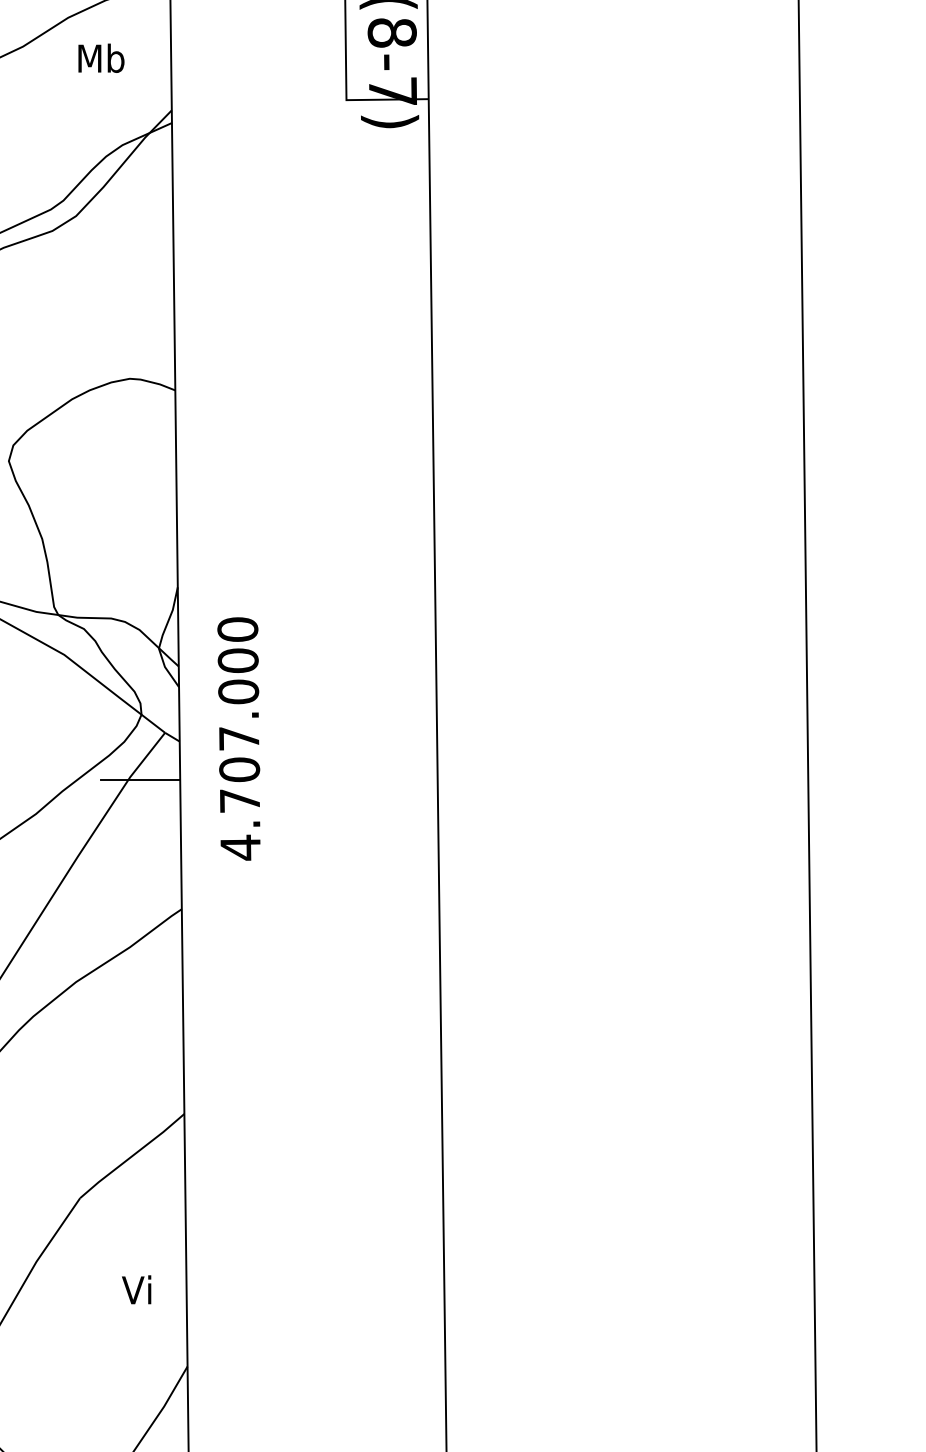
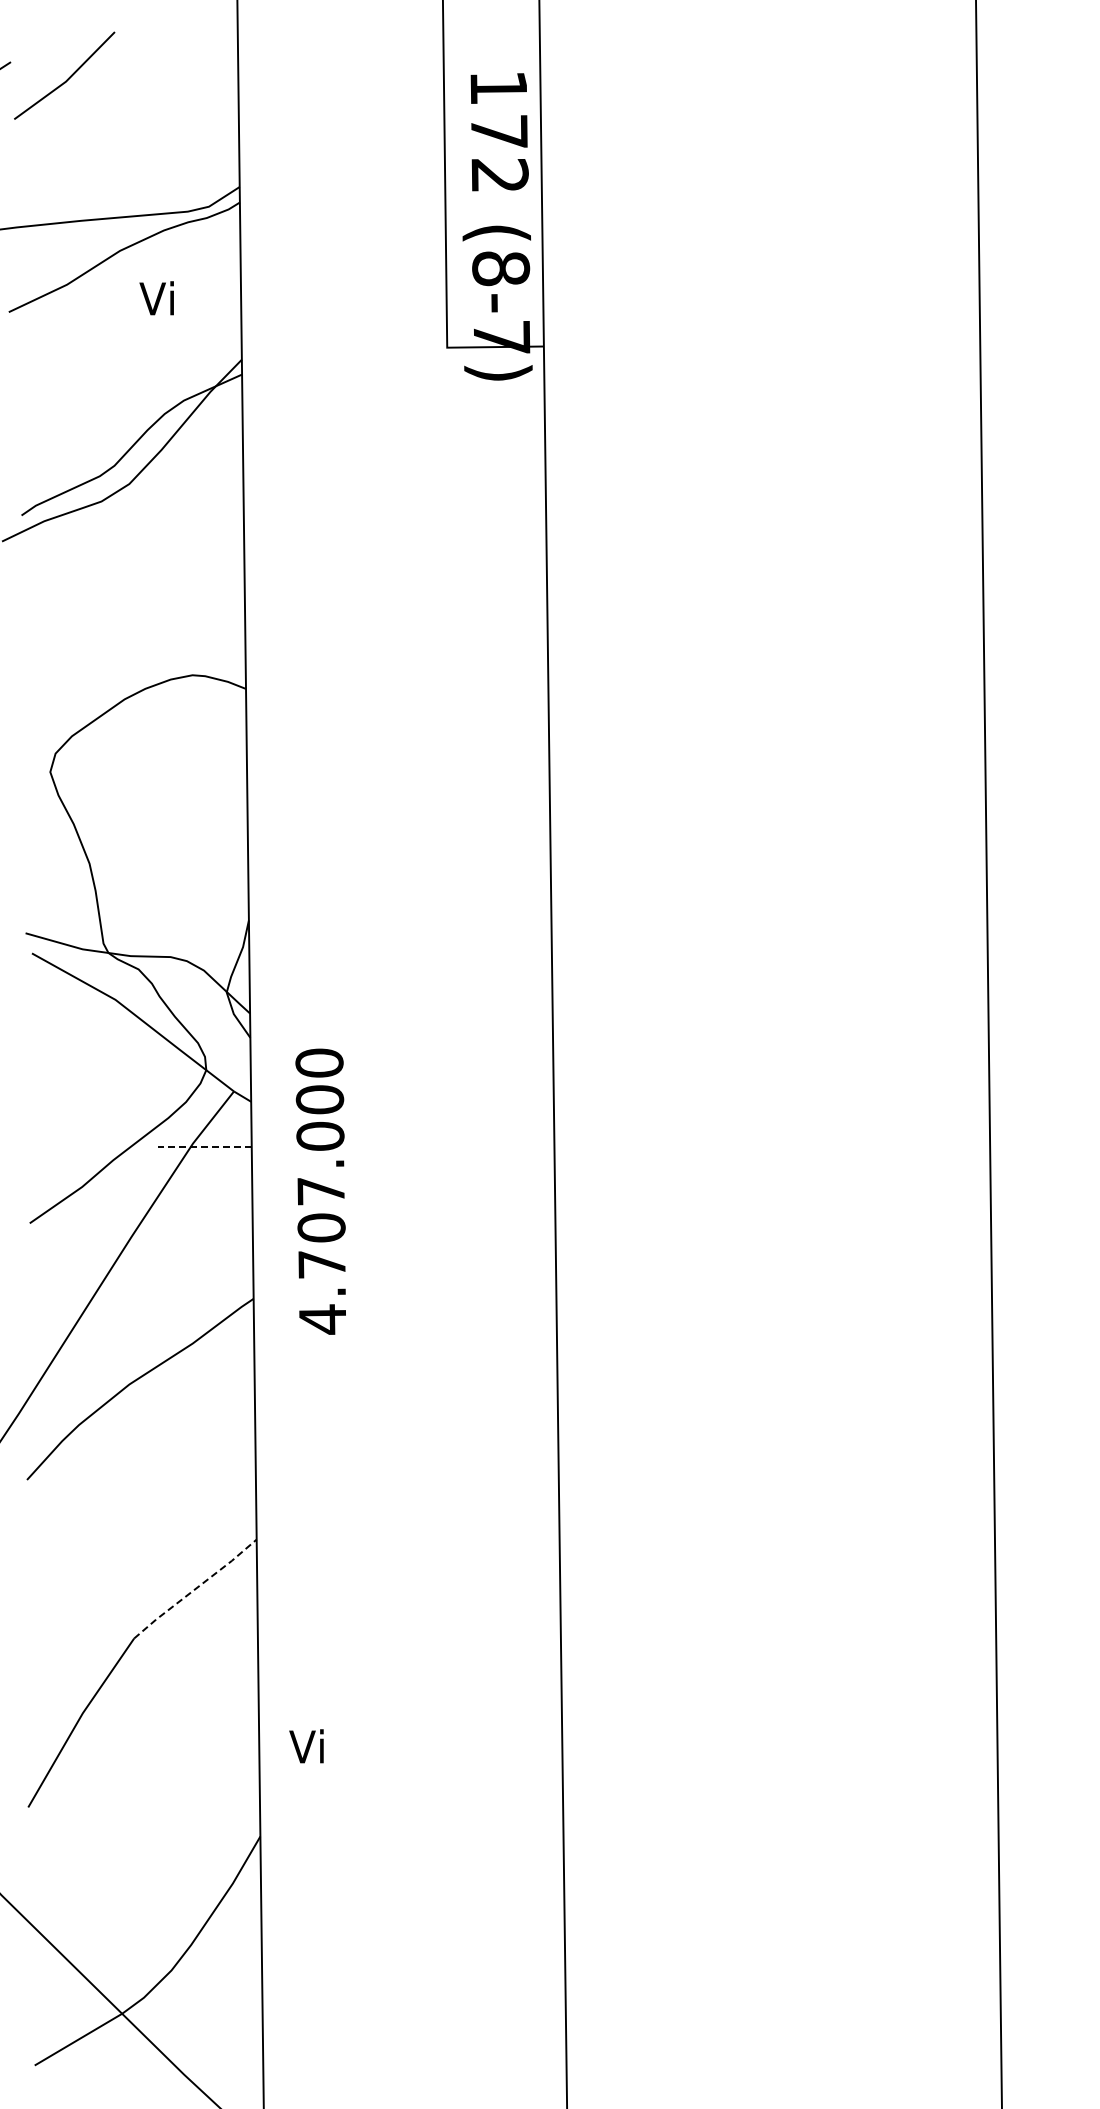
text: (101, 58) -> (159, 298), Mb -> Vi
text: (238, 738) -> (320, 1191), moved
line: (140, 779) -> (205, 1146), solid -> dashed
line: (132, 1155) -> (195, 1588), solid -> dashed
text: (136, 1289) -> (306, 1746), moved

